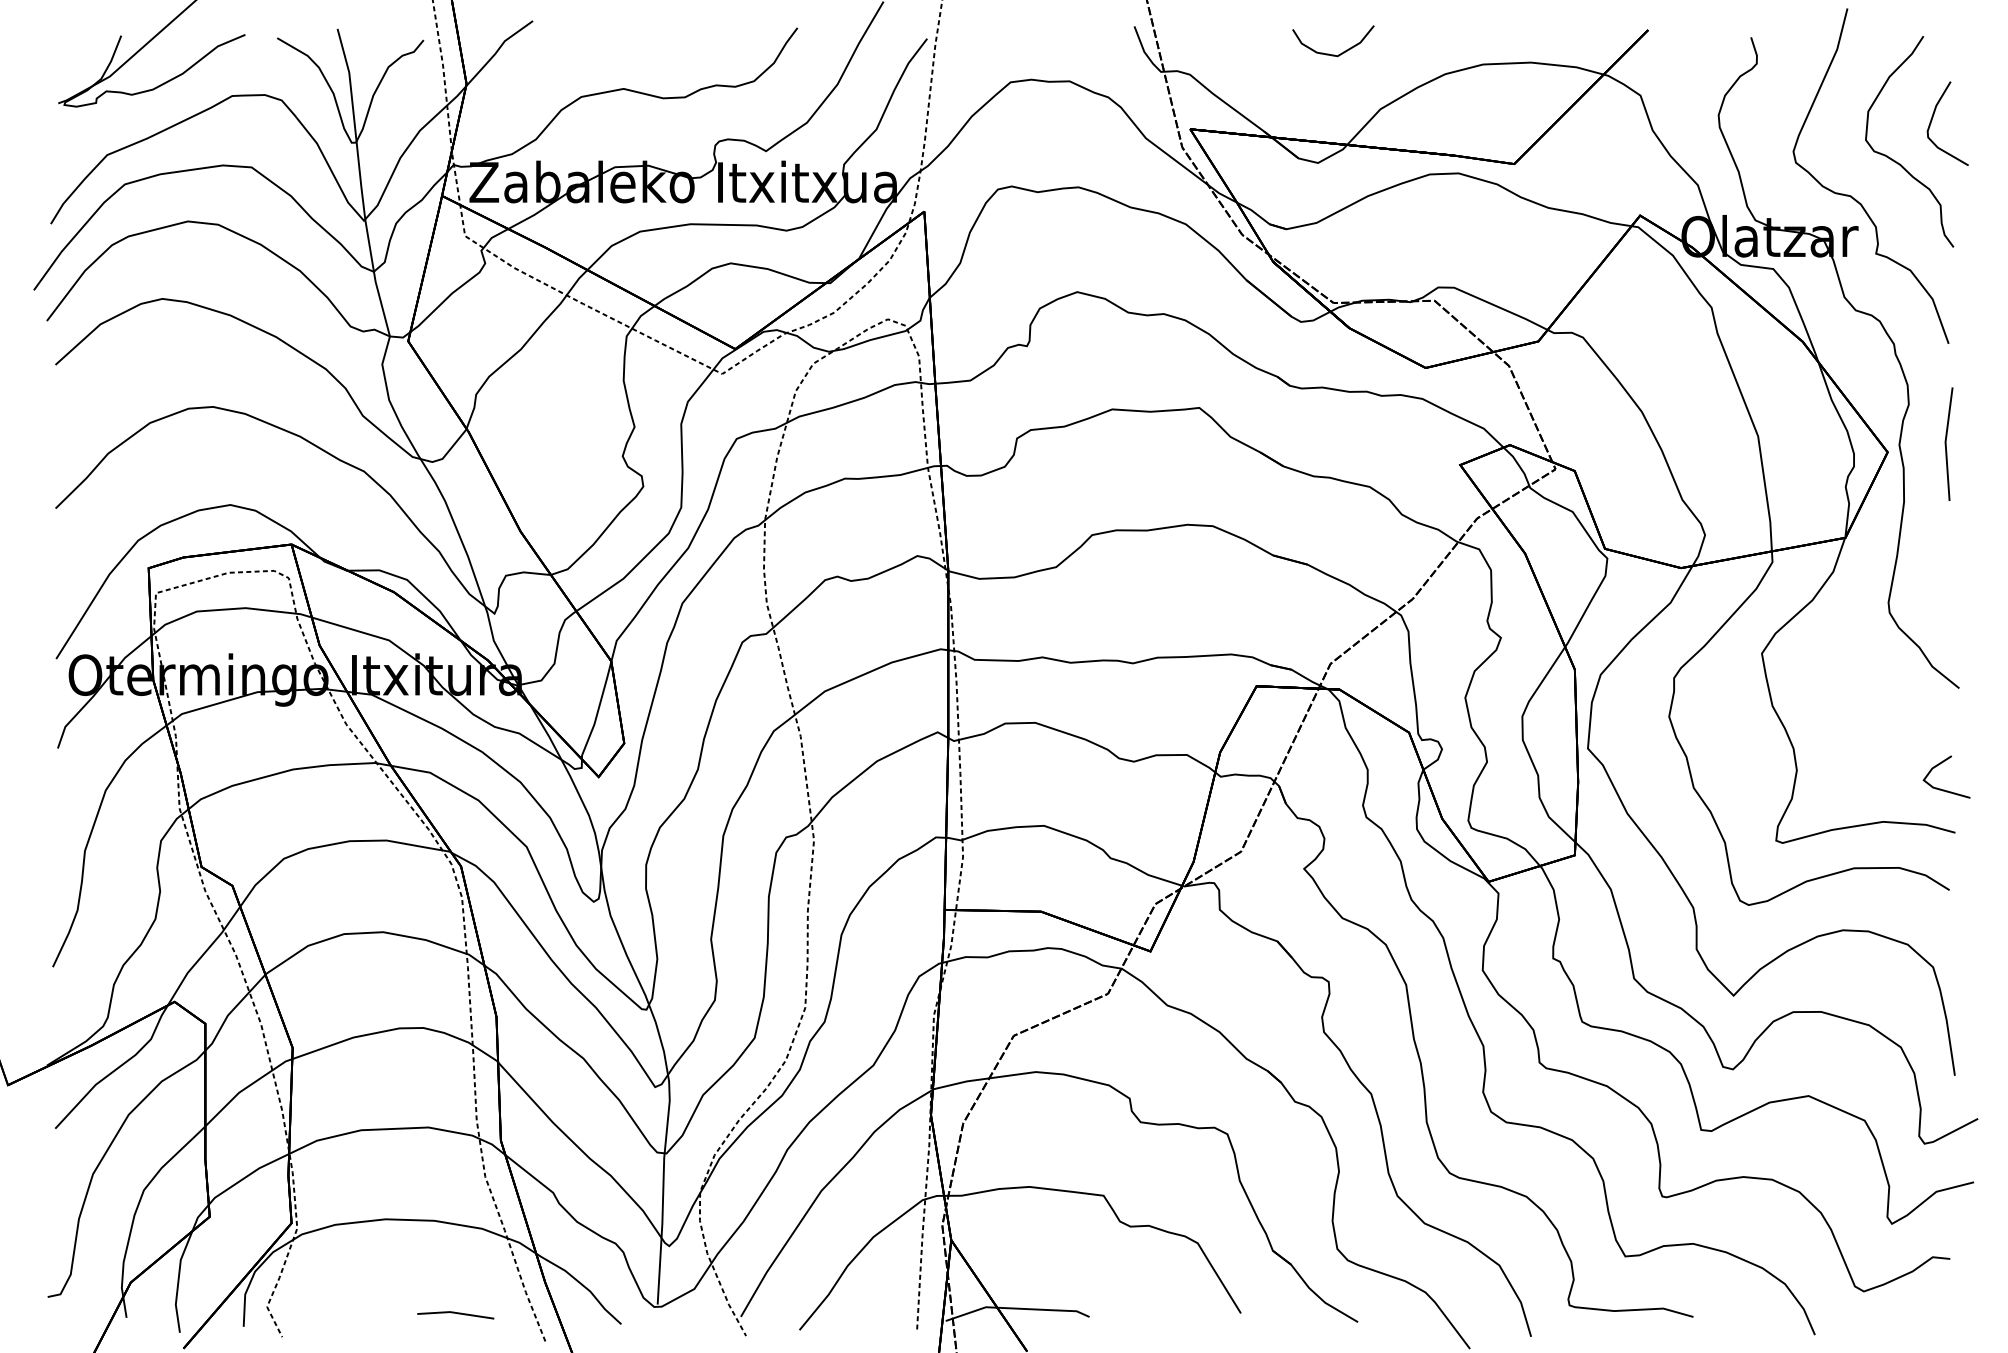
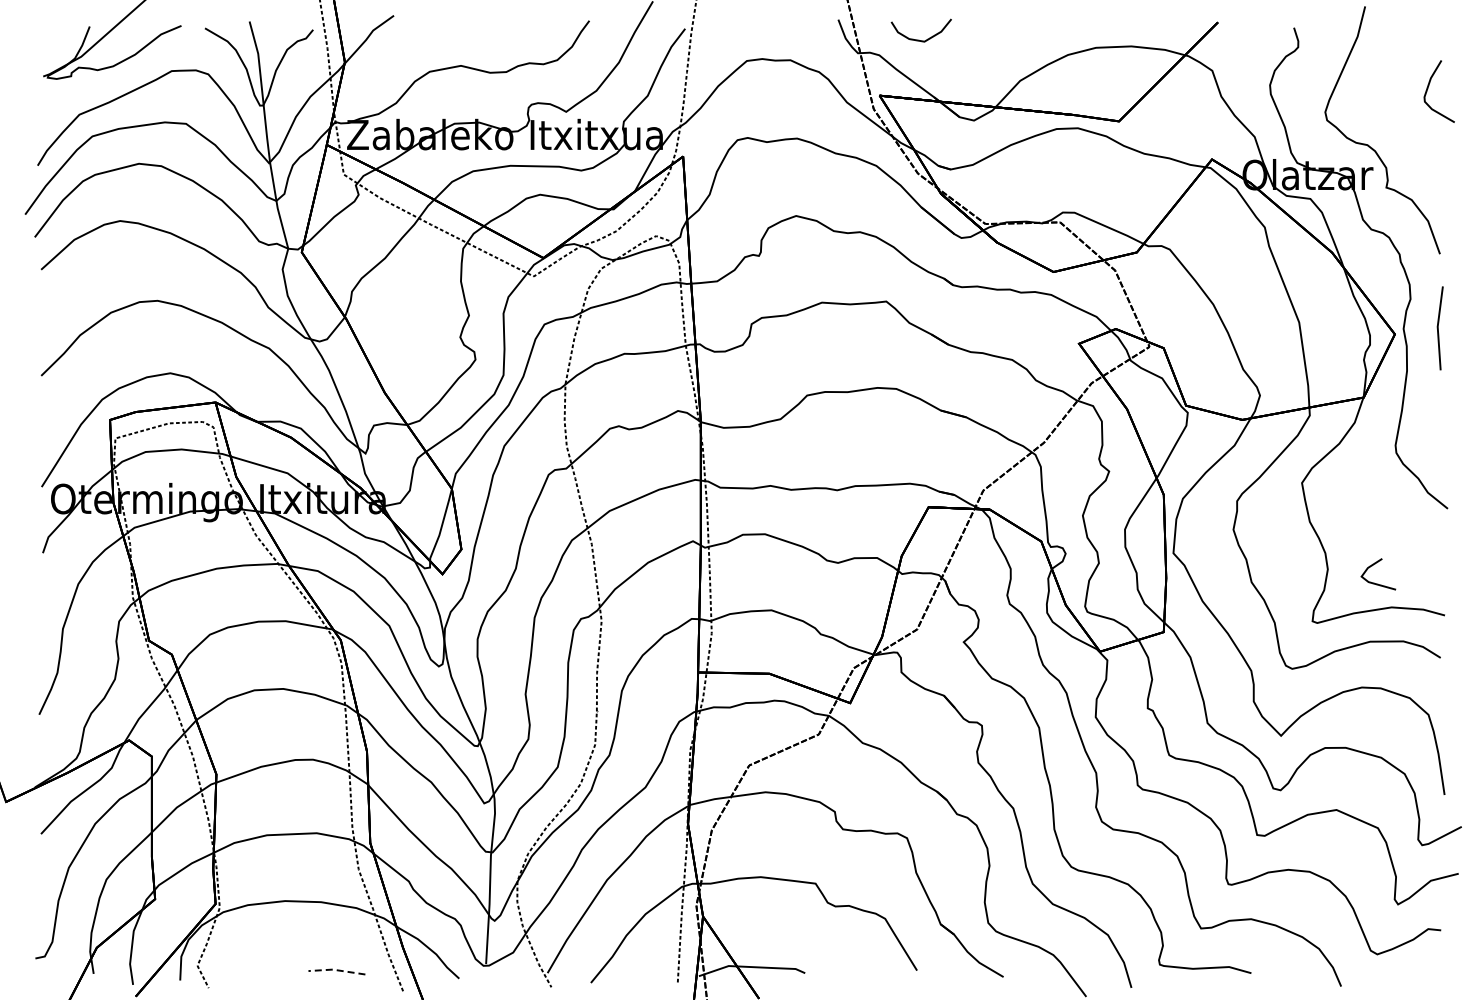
curve: (1330, 53) -> (919, 39), moved
curve: (1897, 161) -> (1402, 119), removed
line: (1941, 788) -> (1374, 582), moved
line: (455, 1313) -> (336, 970), solid -> dashed

